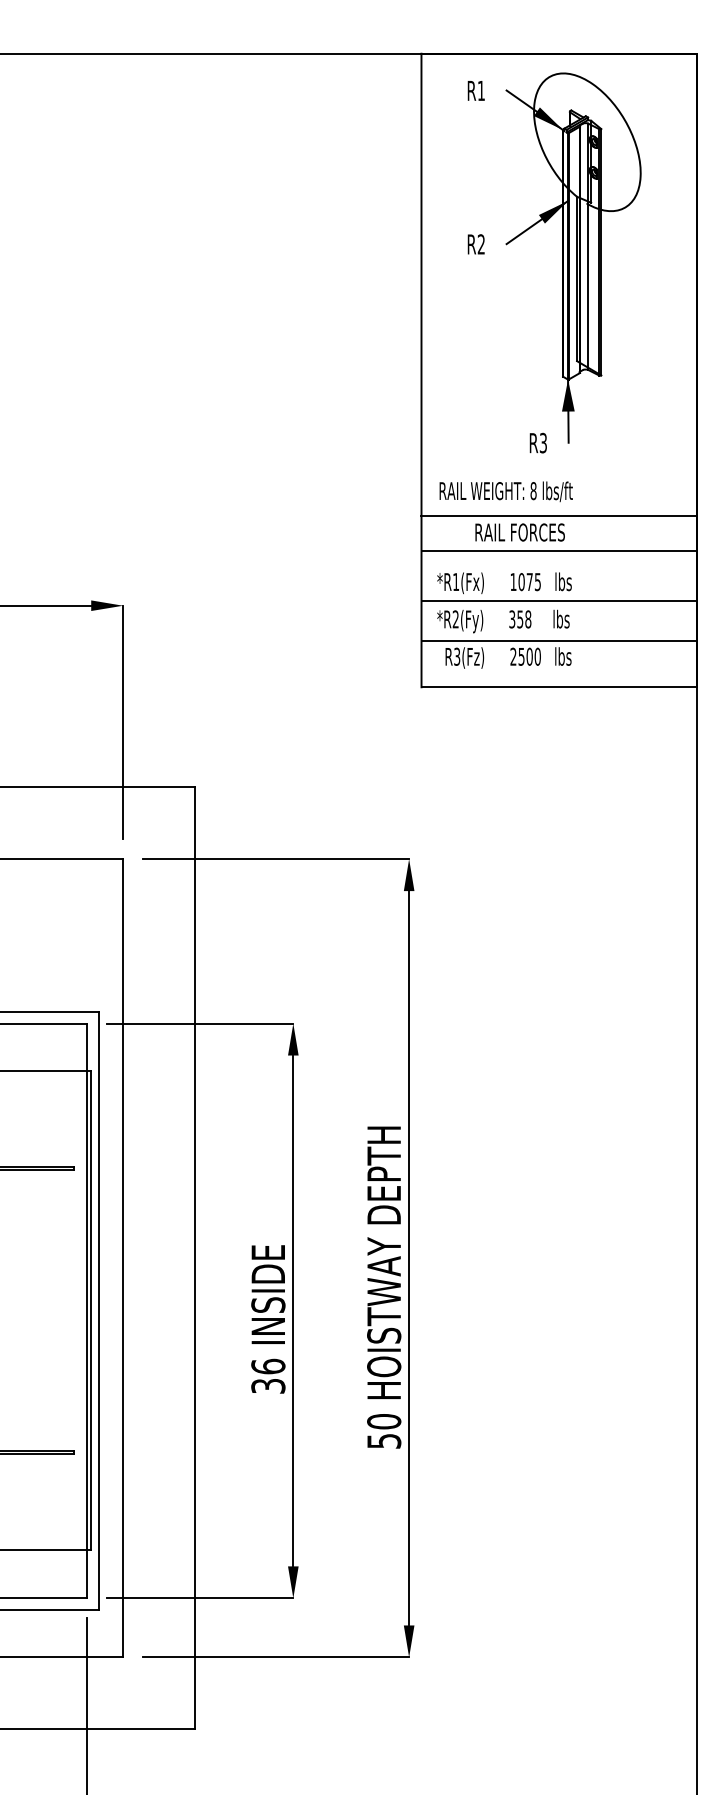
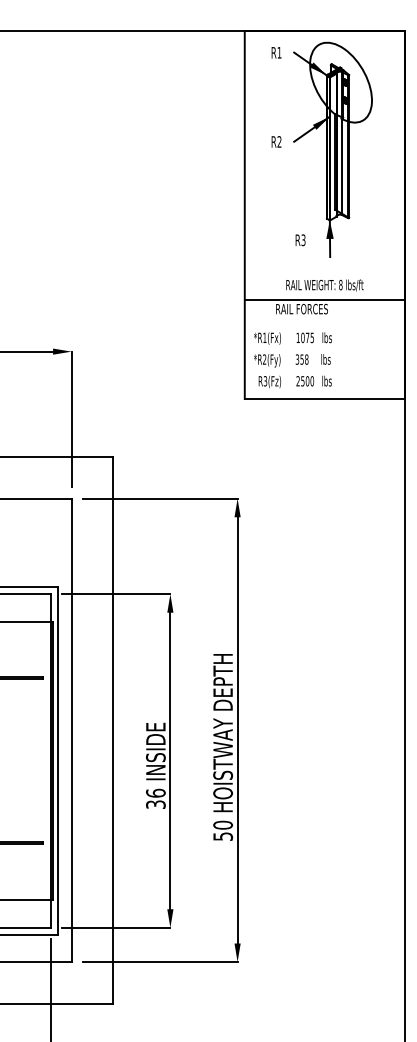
text: (538, 443) -> (300, 240), moved
text: (505, 491) -> (324, 285), moved
line: (558, 550) -> (324, 319), removed
line: (558, 602) -> (324, 349), removed
line: (558, 641) -> (324, 372), removed

